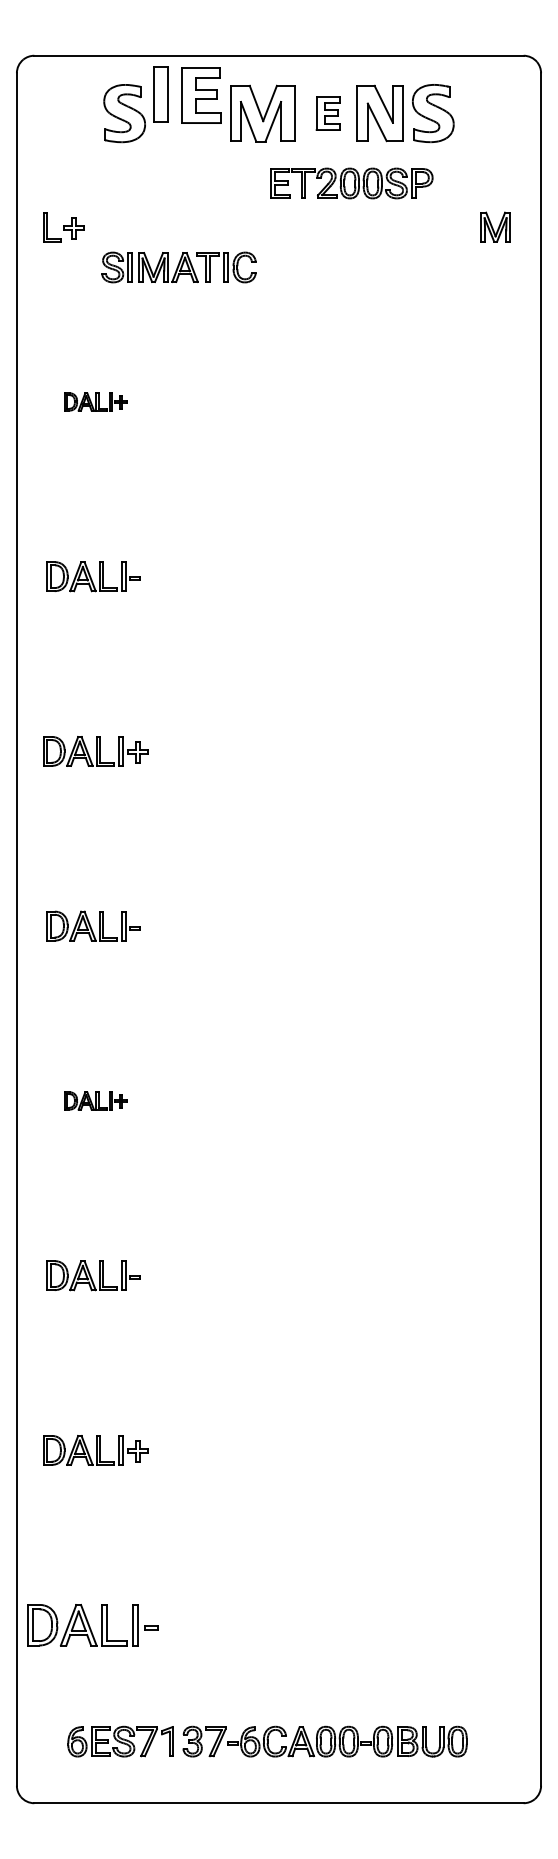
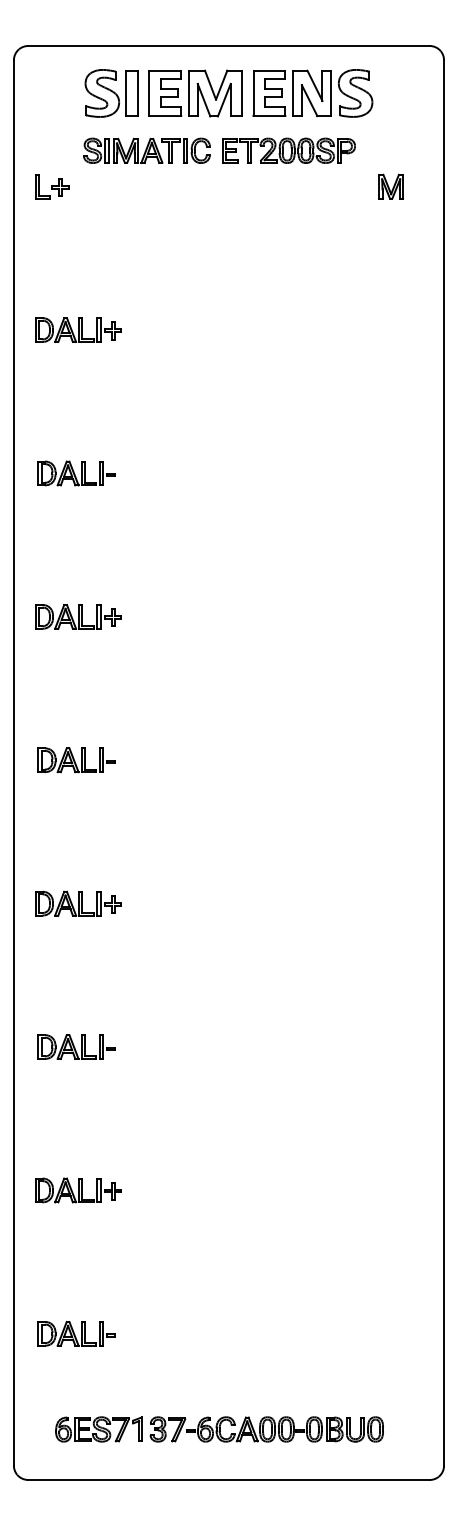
part: (160, 94) -> (131, 93), moved
part: (201, 95) -> (165, 93), moved
part: (328, 113) -> (269, 93), size x1.67
part: (495, 226) -> (391, 186), moved
part: (178, 267) -> (146, 150), moved
part: (95, 401) -> (78, 329), size x1.67
part: (95, 1100) -> (78, 903), size x1.67
part: (93, 1624) -> (76, 1333), size x0.71

